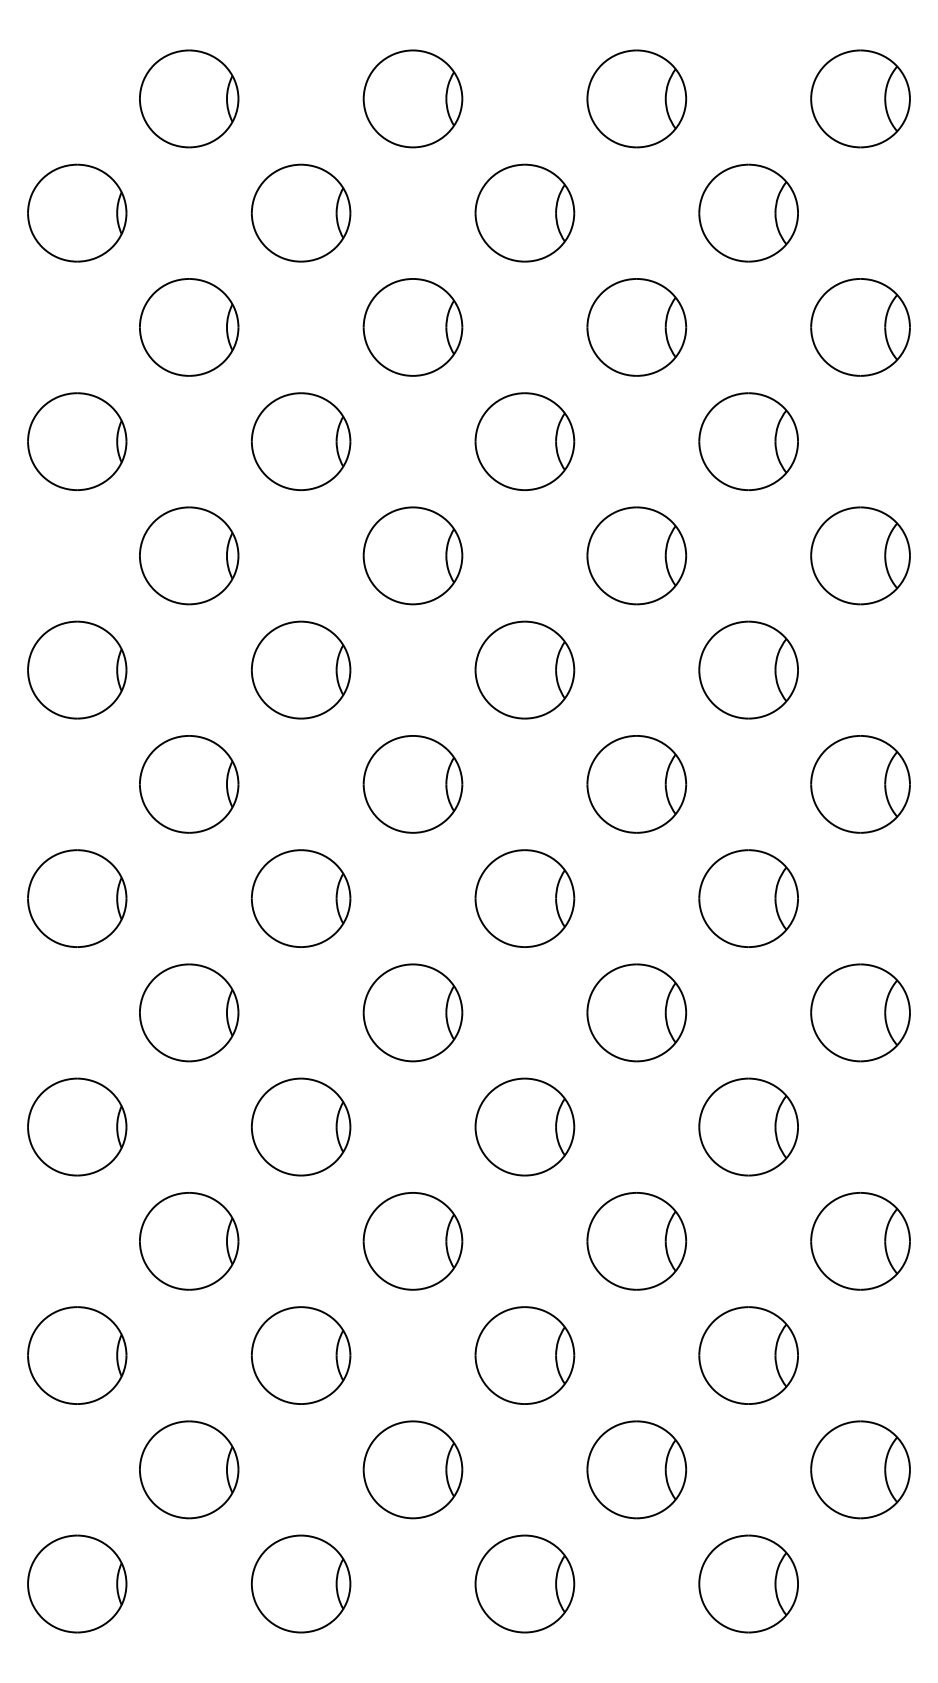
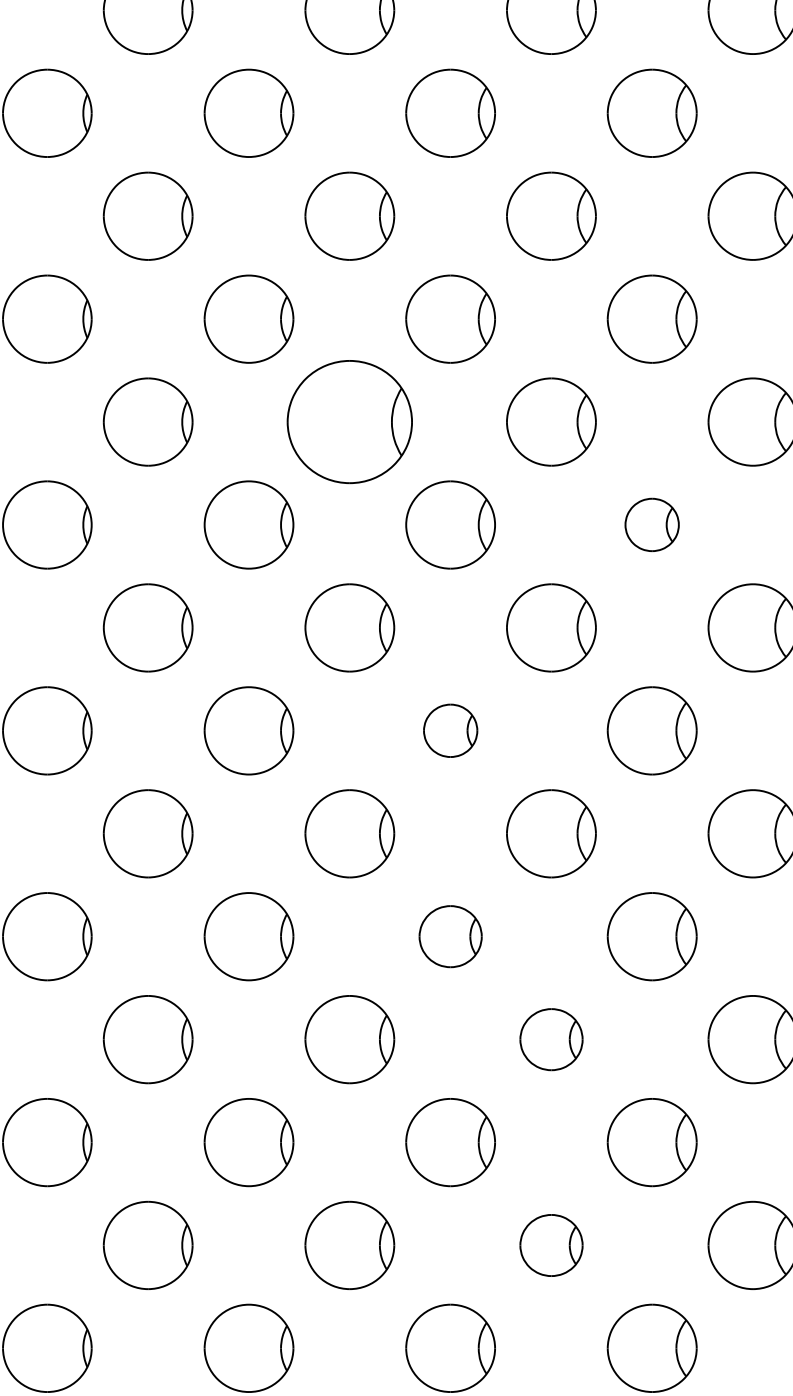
part: (412, 555) -> (349, 421), size x1.4
part: (748, 669) -> (652, 524), size x0.6
part: (524, 898) -> (450, 730), size x0.6
part: (524, 1126) -> (450, 936), size x0.7
part: (636, 1241) -> (551, 1039), size x0.7
part: (636, 1469) -> (551, 1245), size x0.7

